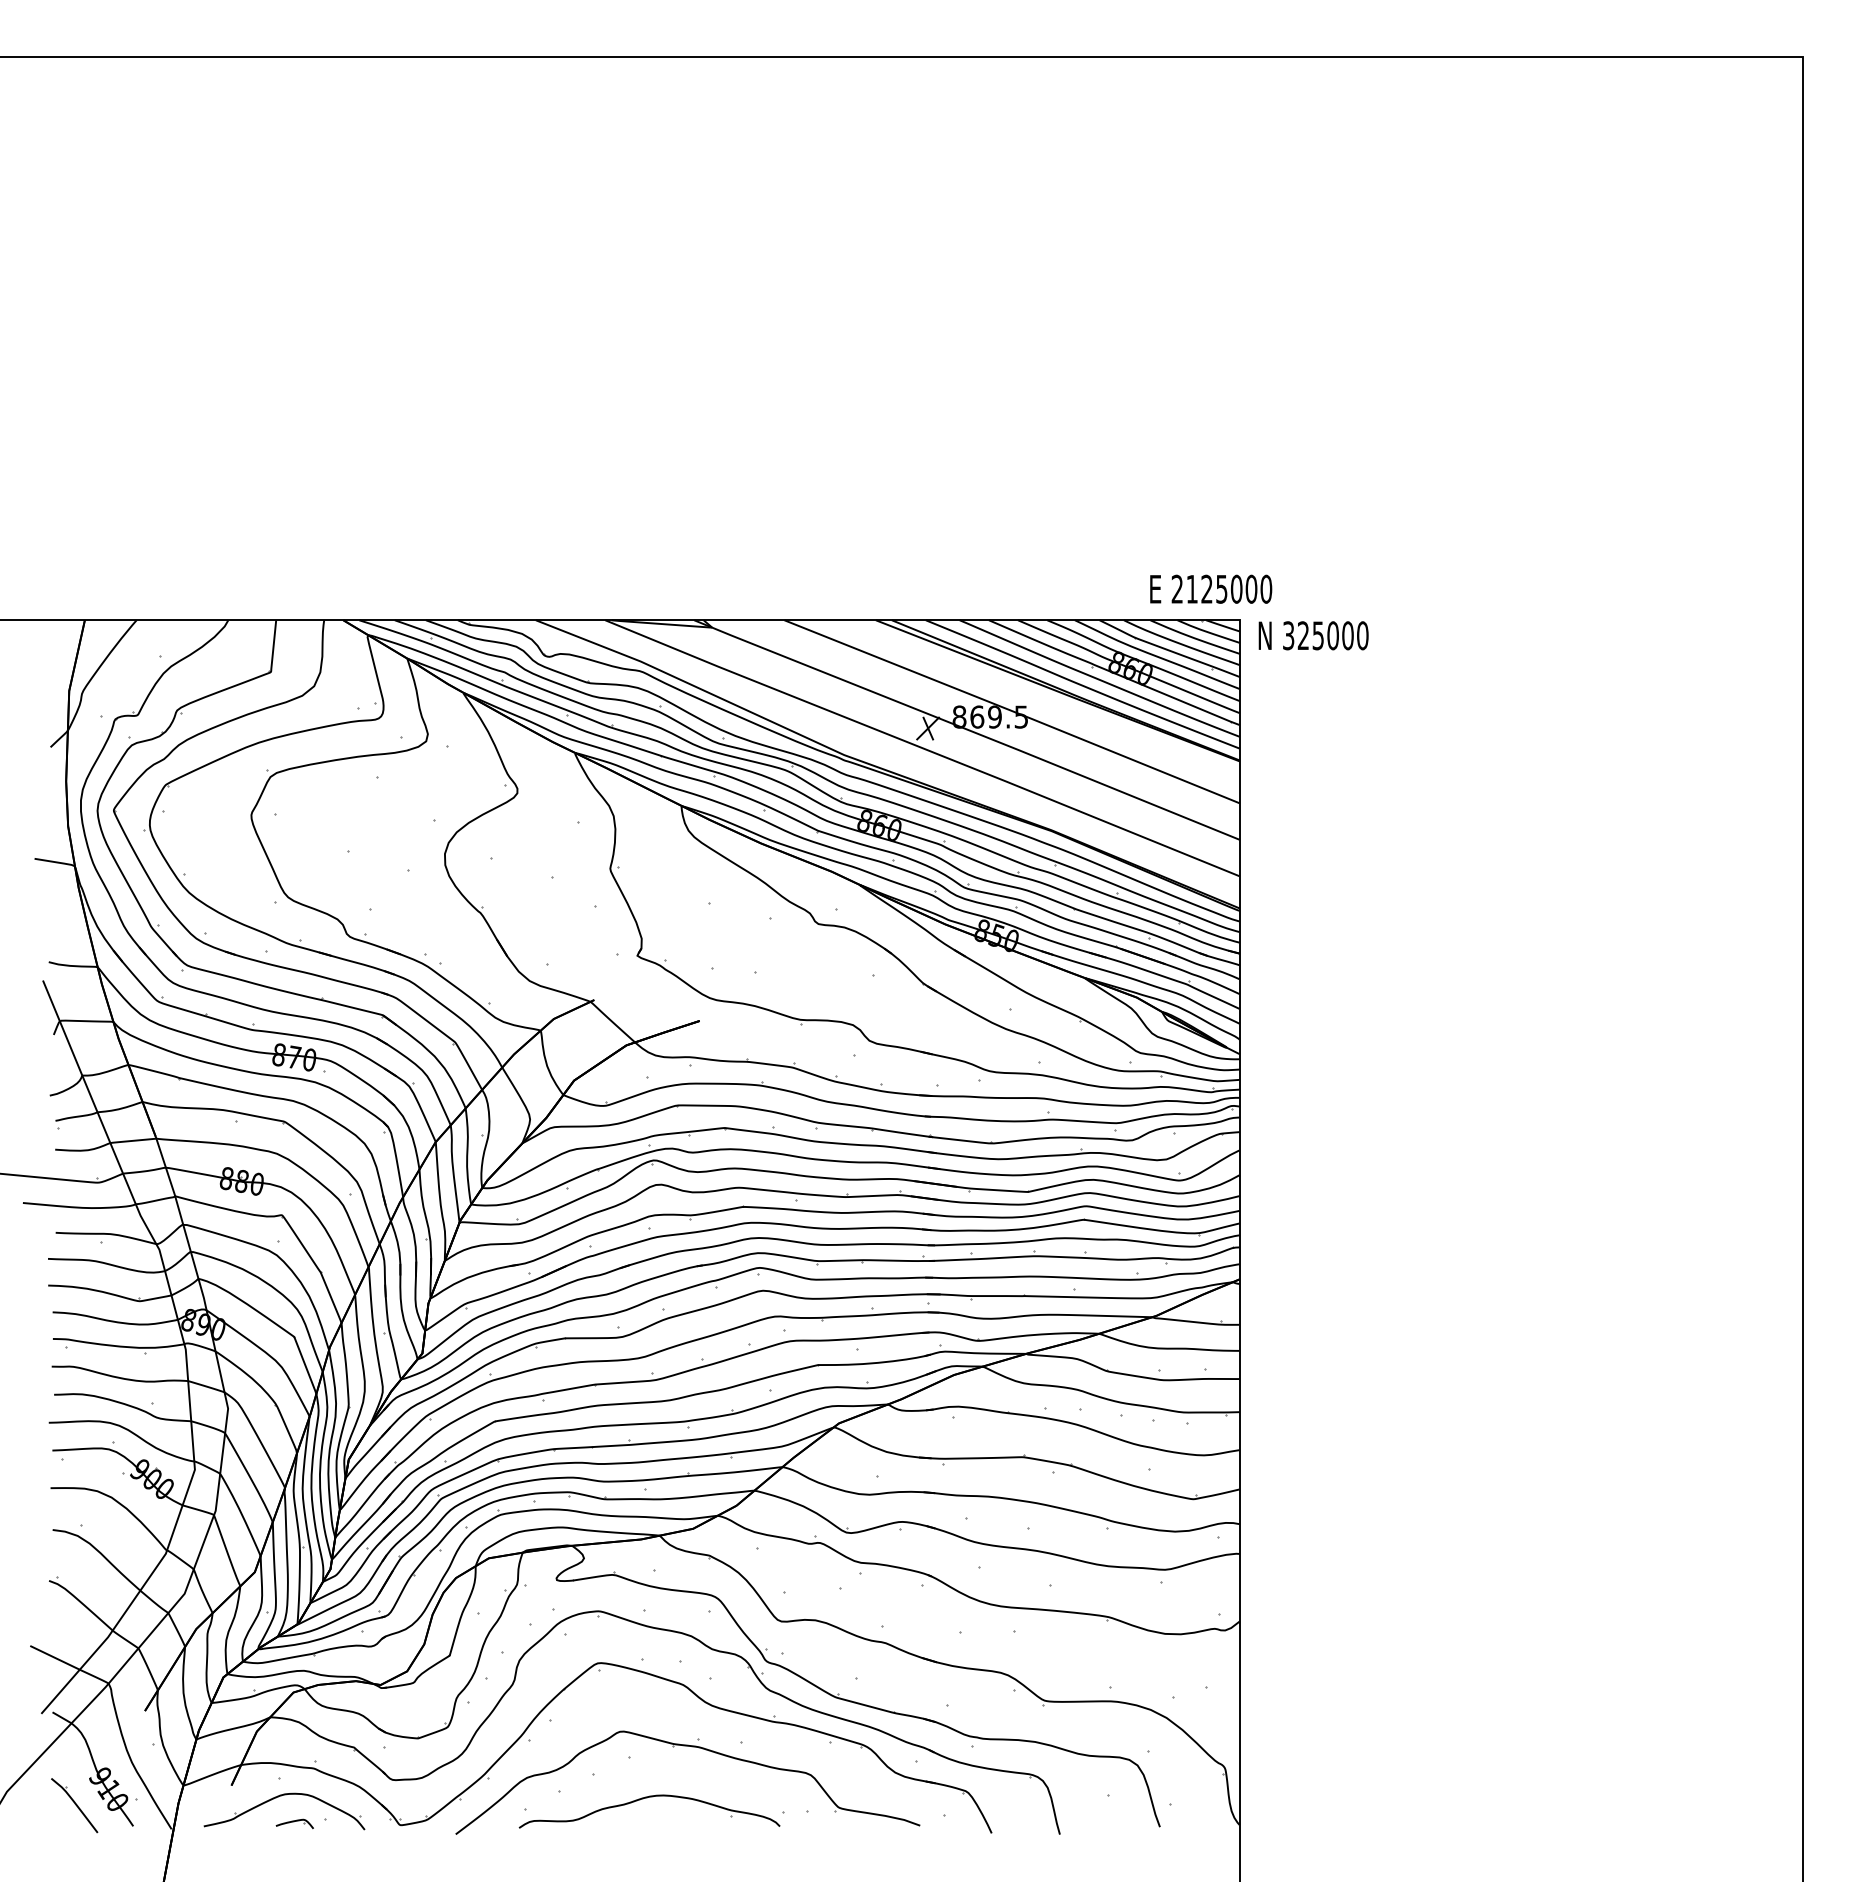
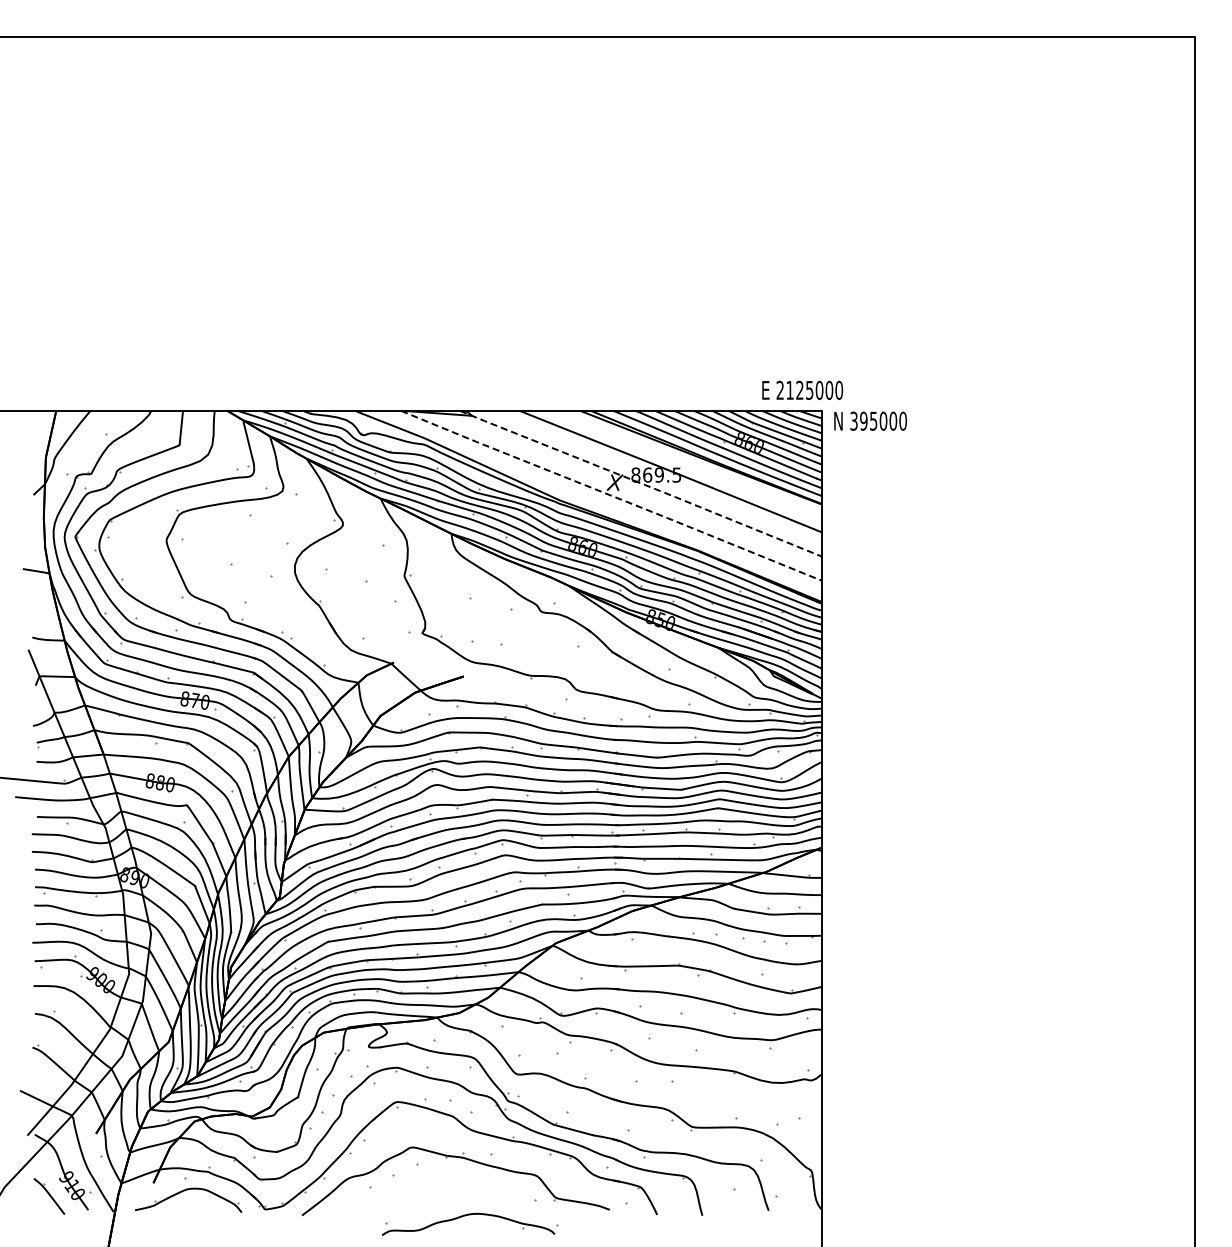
text: (1302, 634) -> (863, 420), 325000 -> 395000
line: (967, 729) -> (641, 483), solid -> dashed
line: (922, 747) -> (611, 495), solid -> dashed
part: (651, 1798) -> (469, 1215), moved
part: (301, 1823) -> (199, 1208), removed

